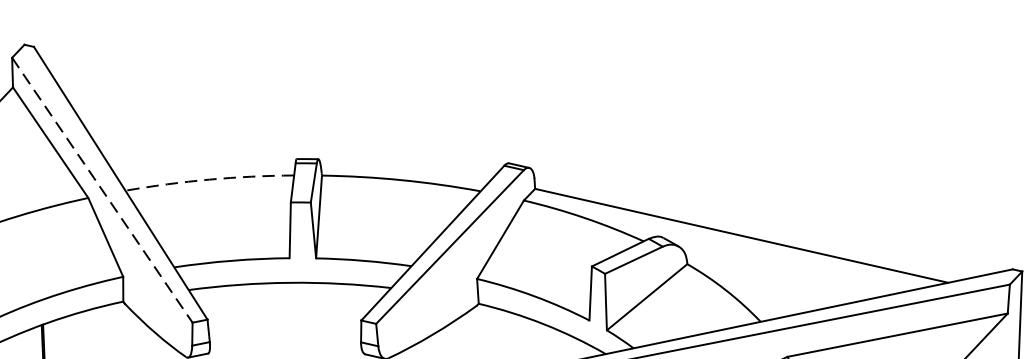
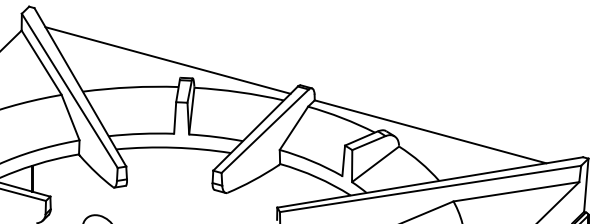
line: (272, 129) -> (167, 60), added
arc: (209, 179) -> (130, 87), dashed -> solid
line: (101, 189) -> (69, 90), dashed -> solid

